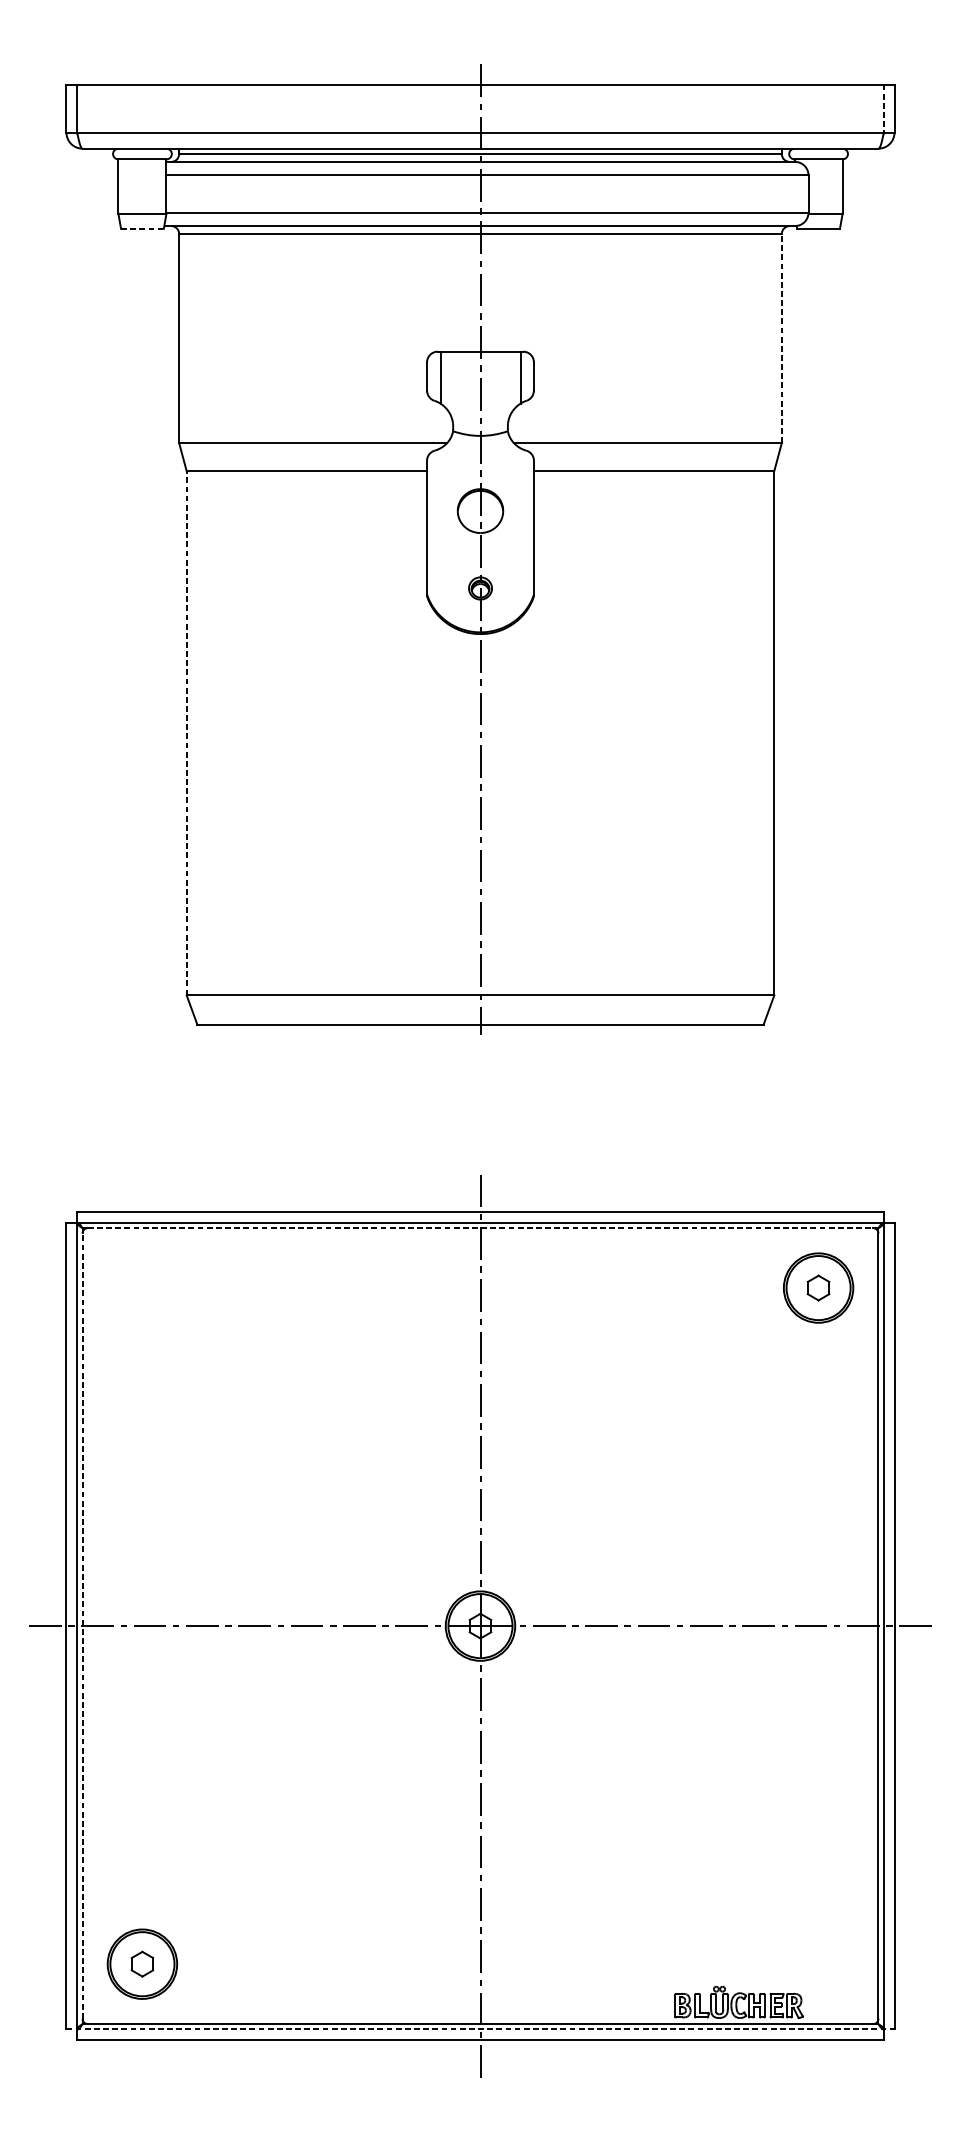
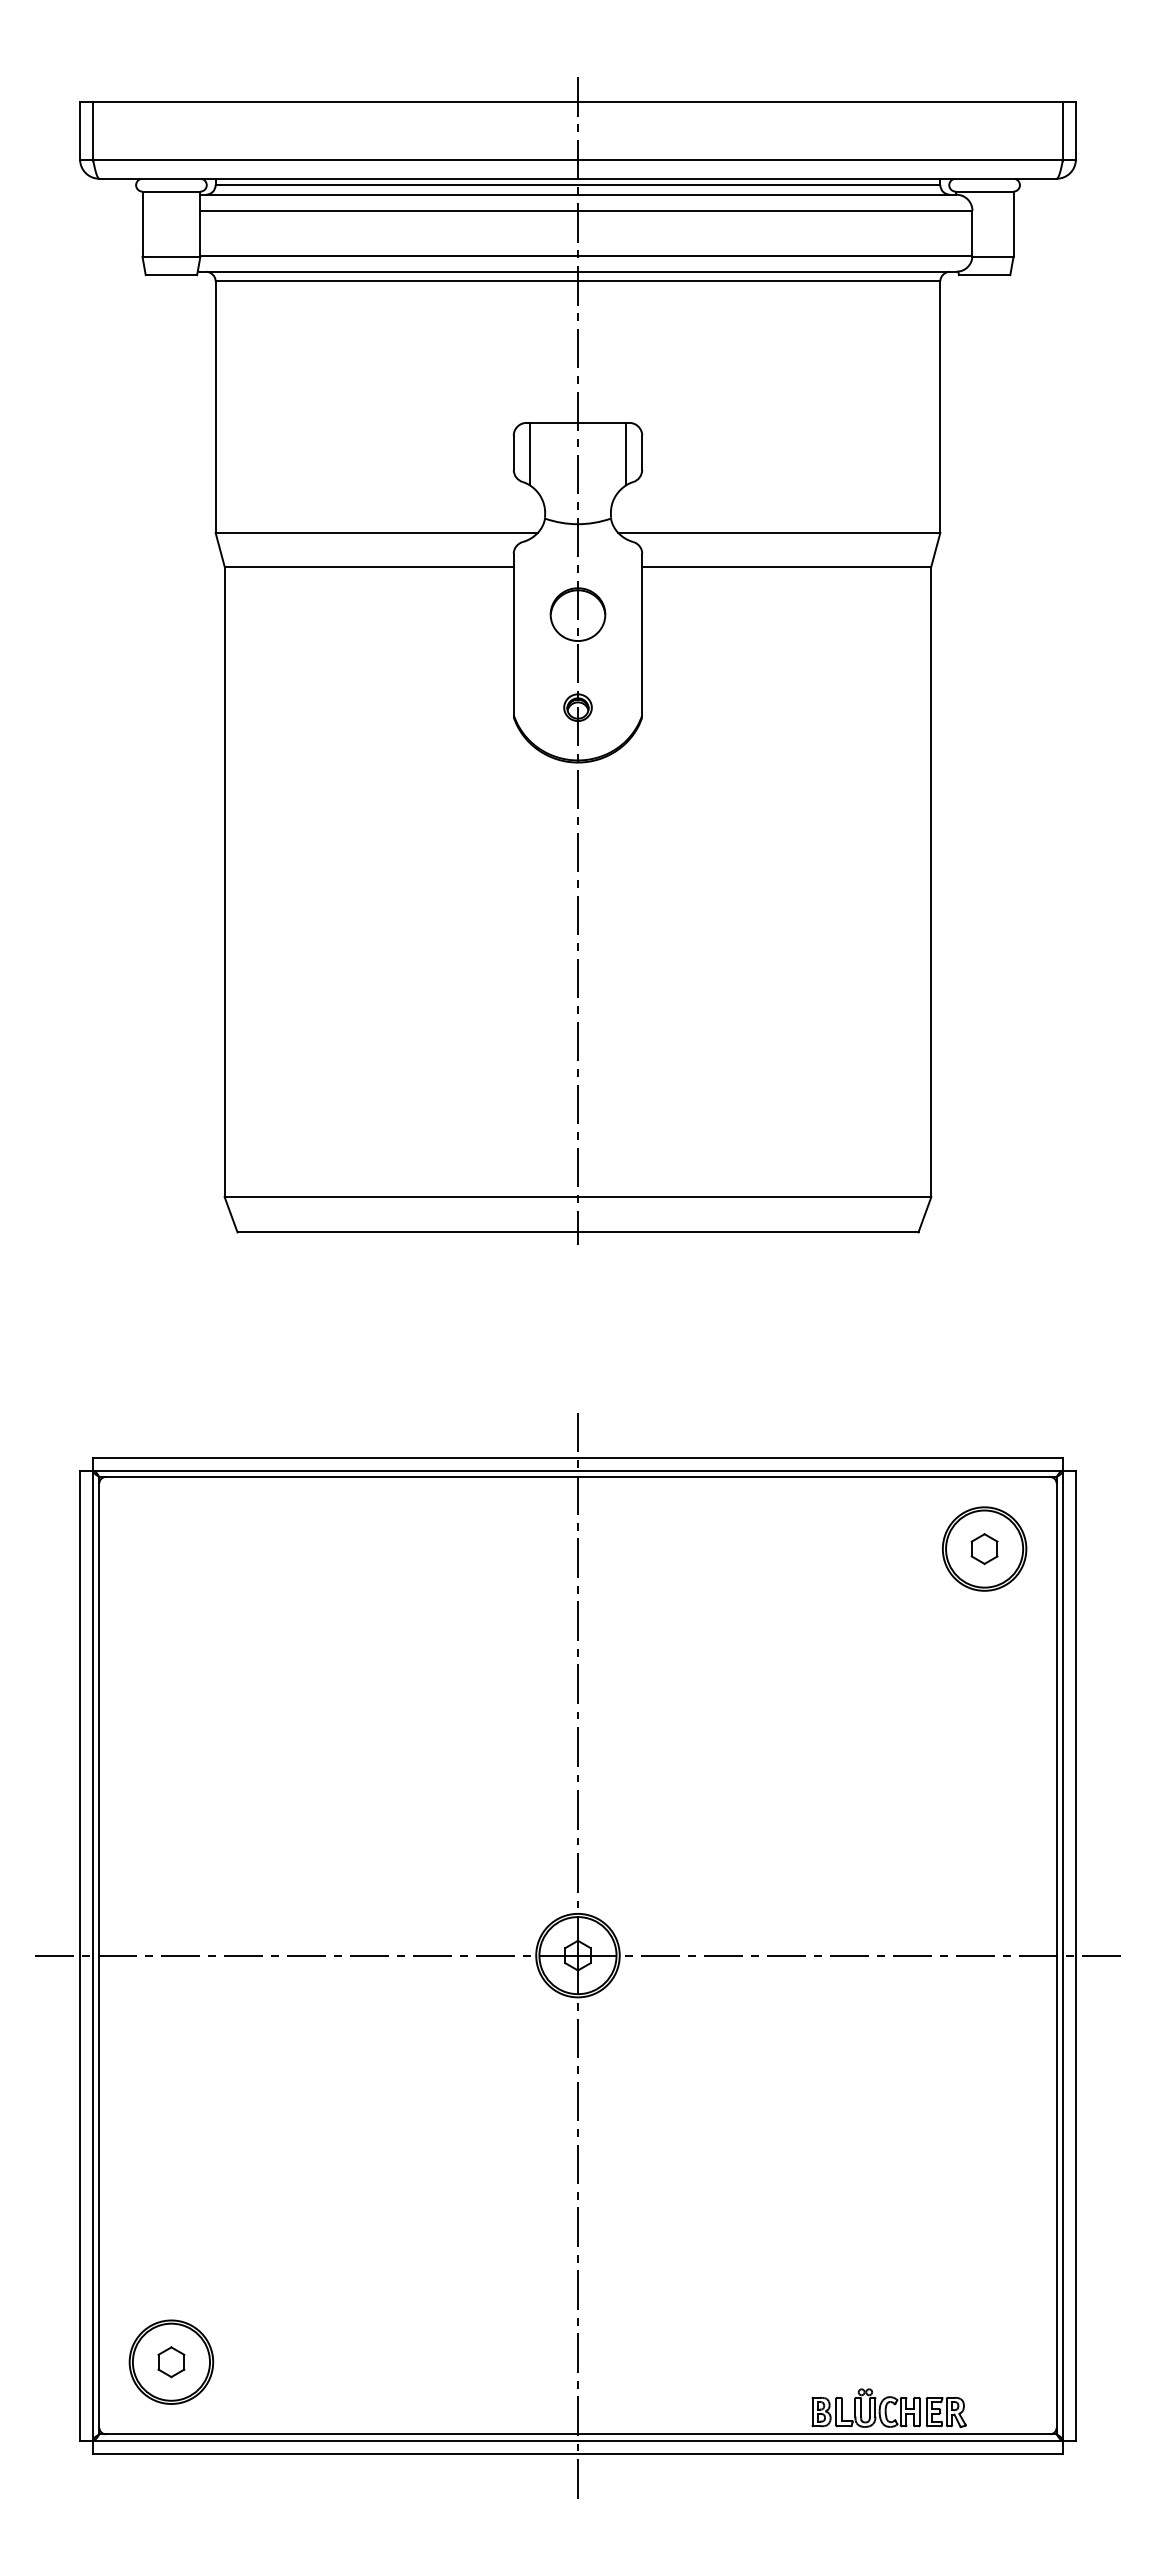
line: (884, 108) -> (1063, 130), dashed -> solid
line: (142, 229) -> (171, 275), dashed -> solid
line: (781, 338) -> (940, 407), dashed -> solid
line: (186, 732) -> (224, 881), dashed -> solid
line: (480, 1227) -> (578, 1476), dashed -> solid
line: (82, 1626) -> (99, 1955), dashed -> solid
line: (480, 2029) -> (577, 2440), dashed -> solid

